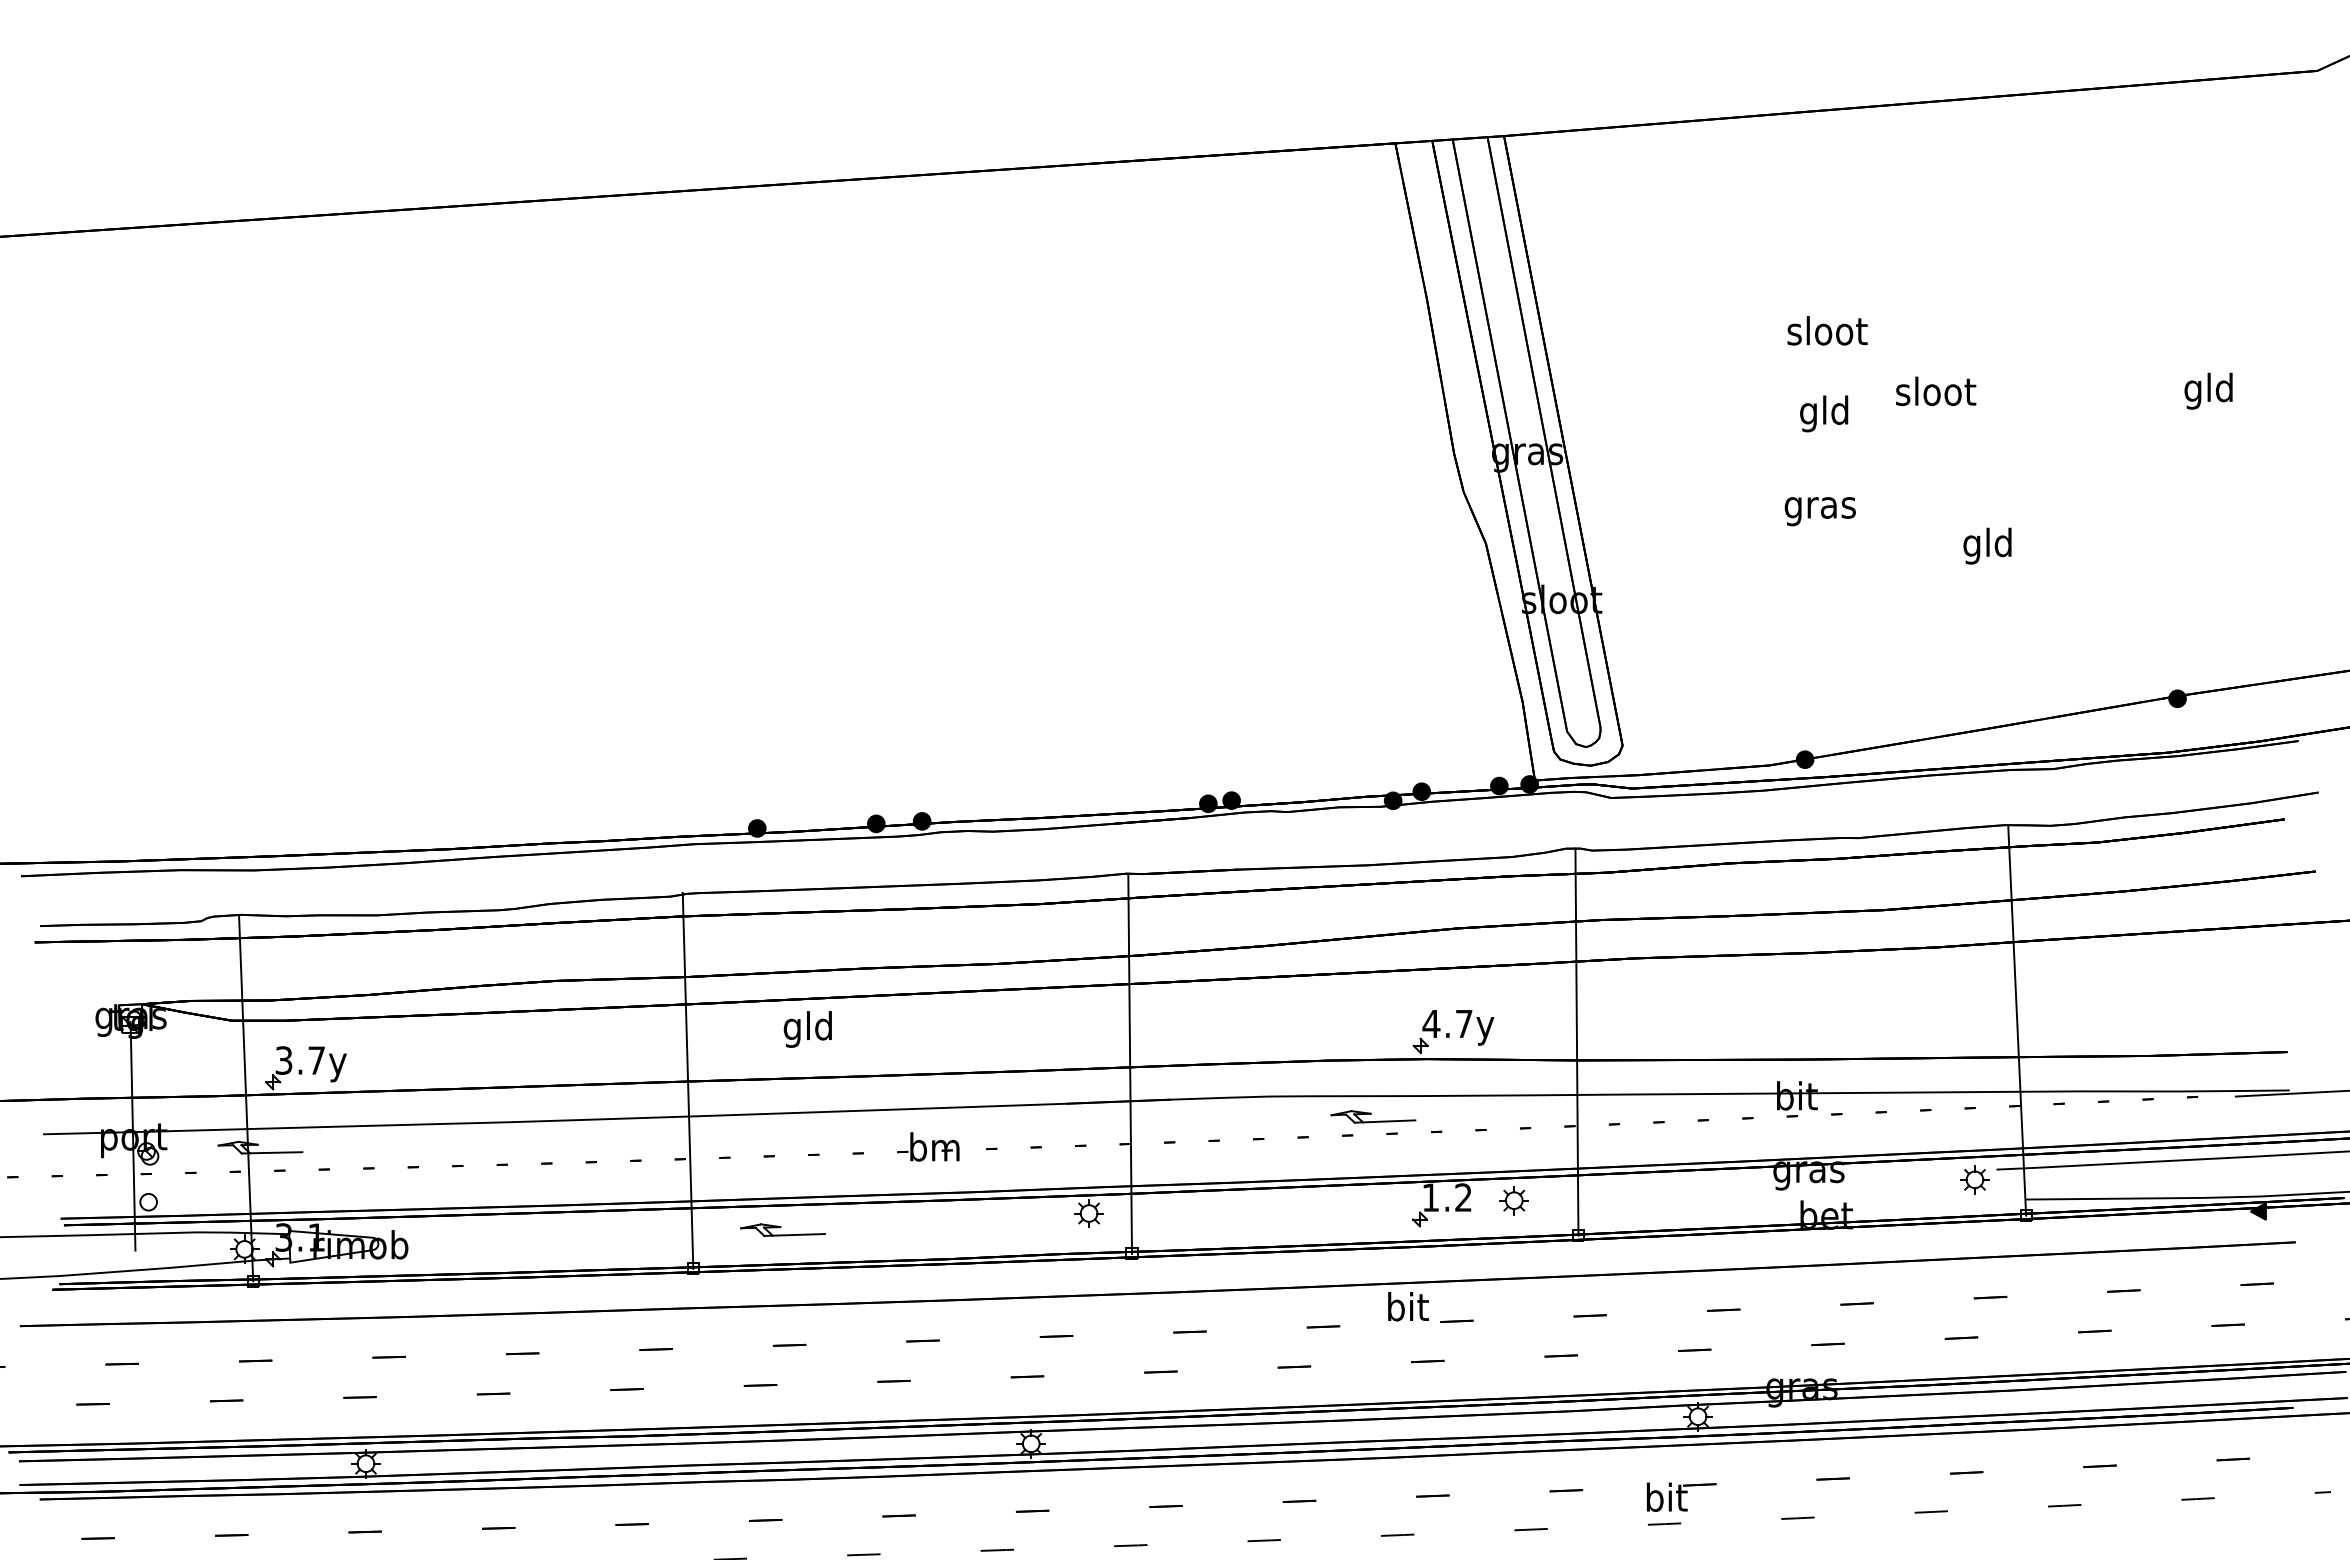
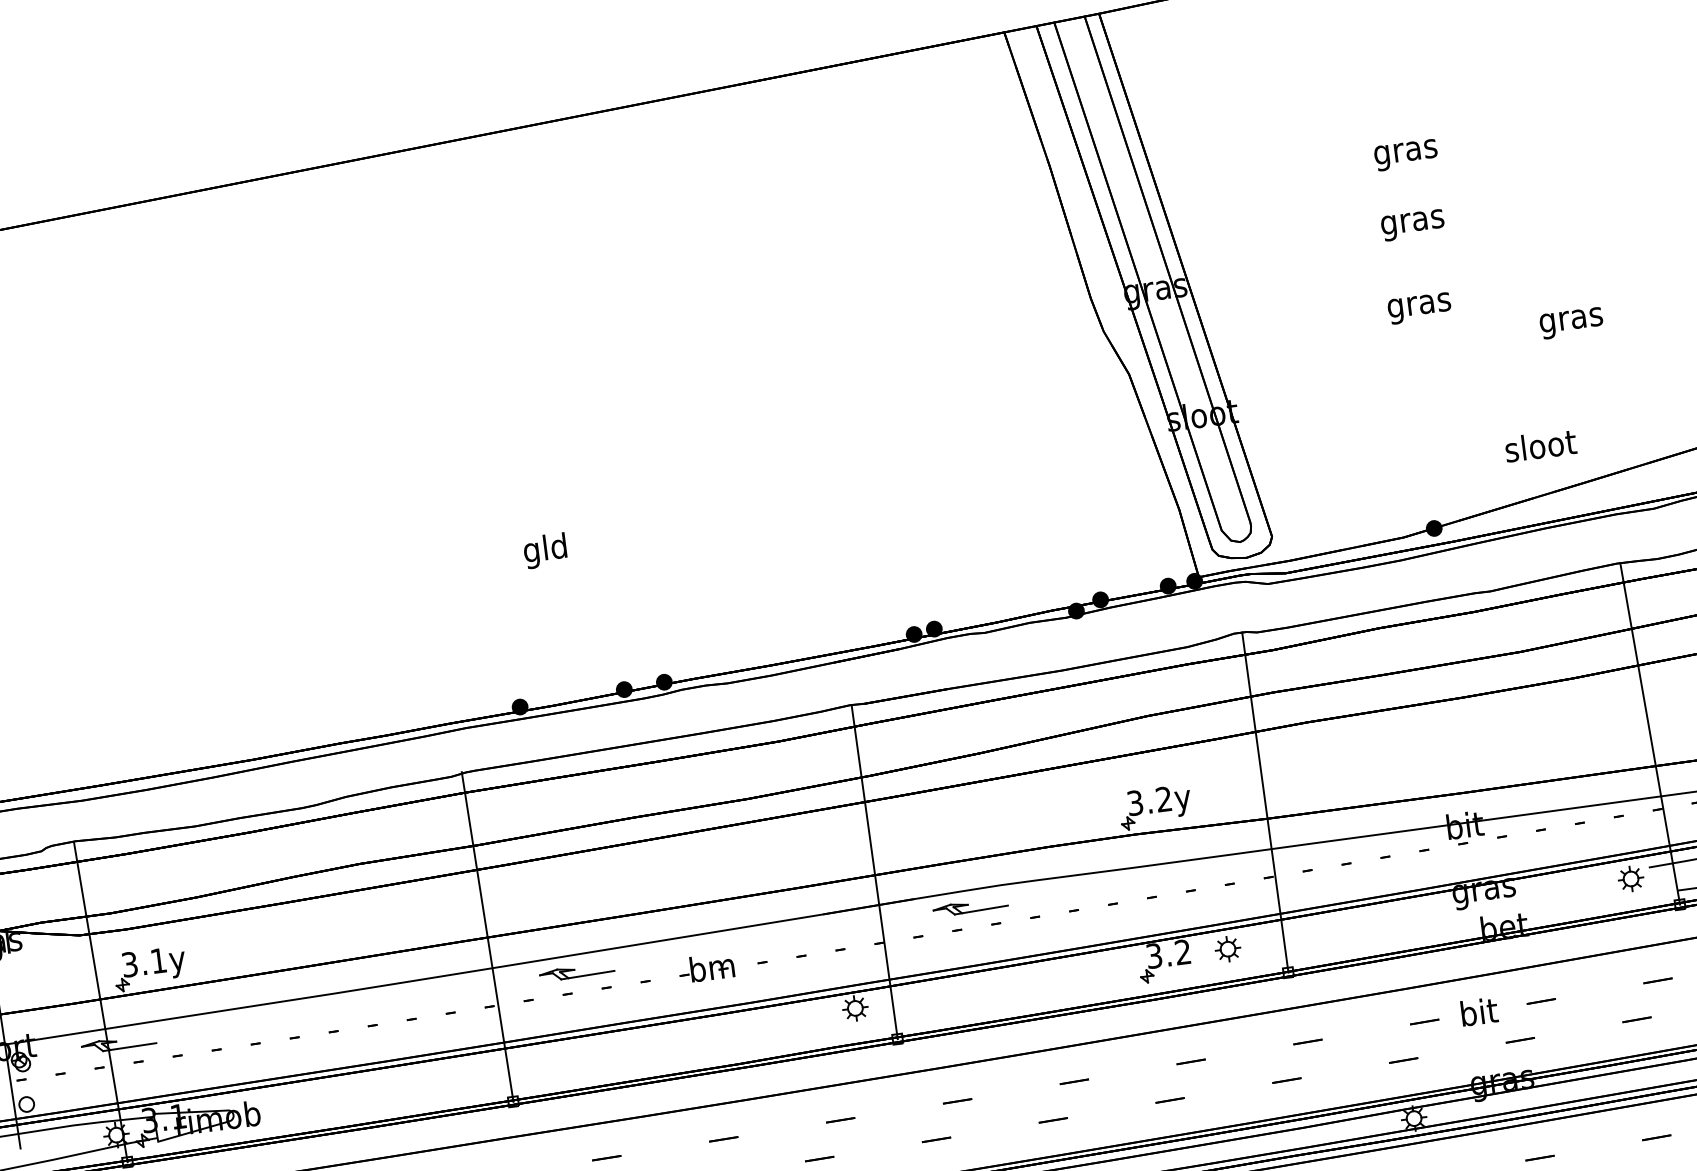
text: (1827, 334) -> (1406, 151), sloot -> gras
text: (1936, 391) -> (1541, 445), moved
text: (1824, 413) -> (1412, 221), gld -> gras
text: (1987, 545) -> (1570, 319), gld -> gras
text: (1447, 1023) -> (1149, 800), 4.7y -> 3.2y
text: (807, 1029) -> (545, 550), moved
text: (316, 1060) -> (158, 960), 3.7y -> 3.1y
part: (1373, 1116) -> (970, 906), moved
text: (1430, 1197) -> (1153, 955), 1.2 -> 3.2
part: (782, 1229) -> (576, 971), moved
text: (1408, 1306) -> (1479, 1011), moved

